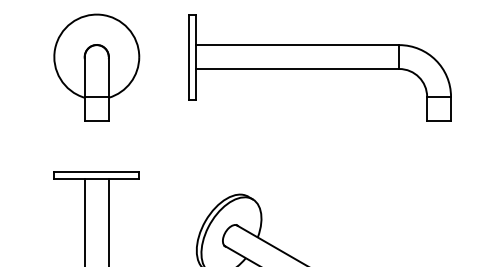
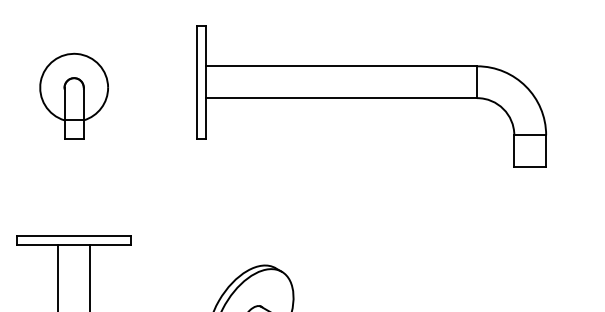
part: (96, 67) -> (73, 96), size x0.6

